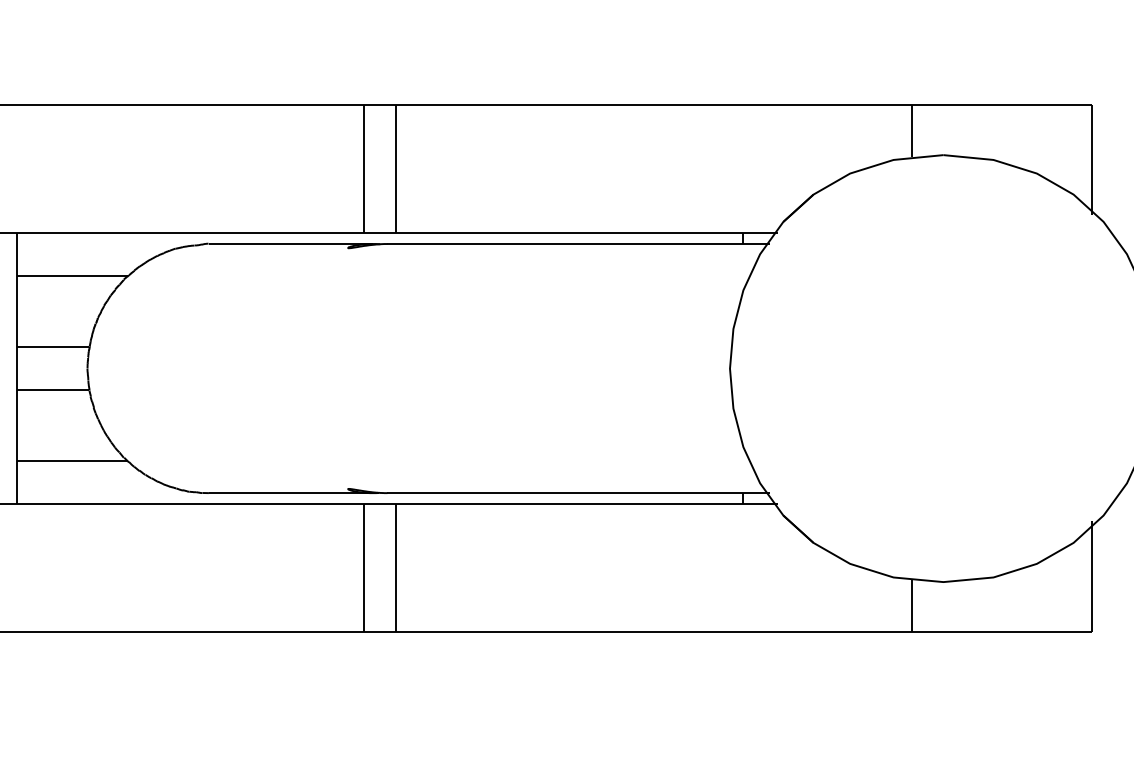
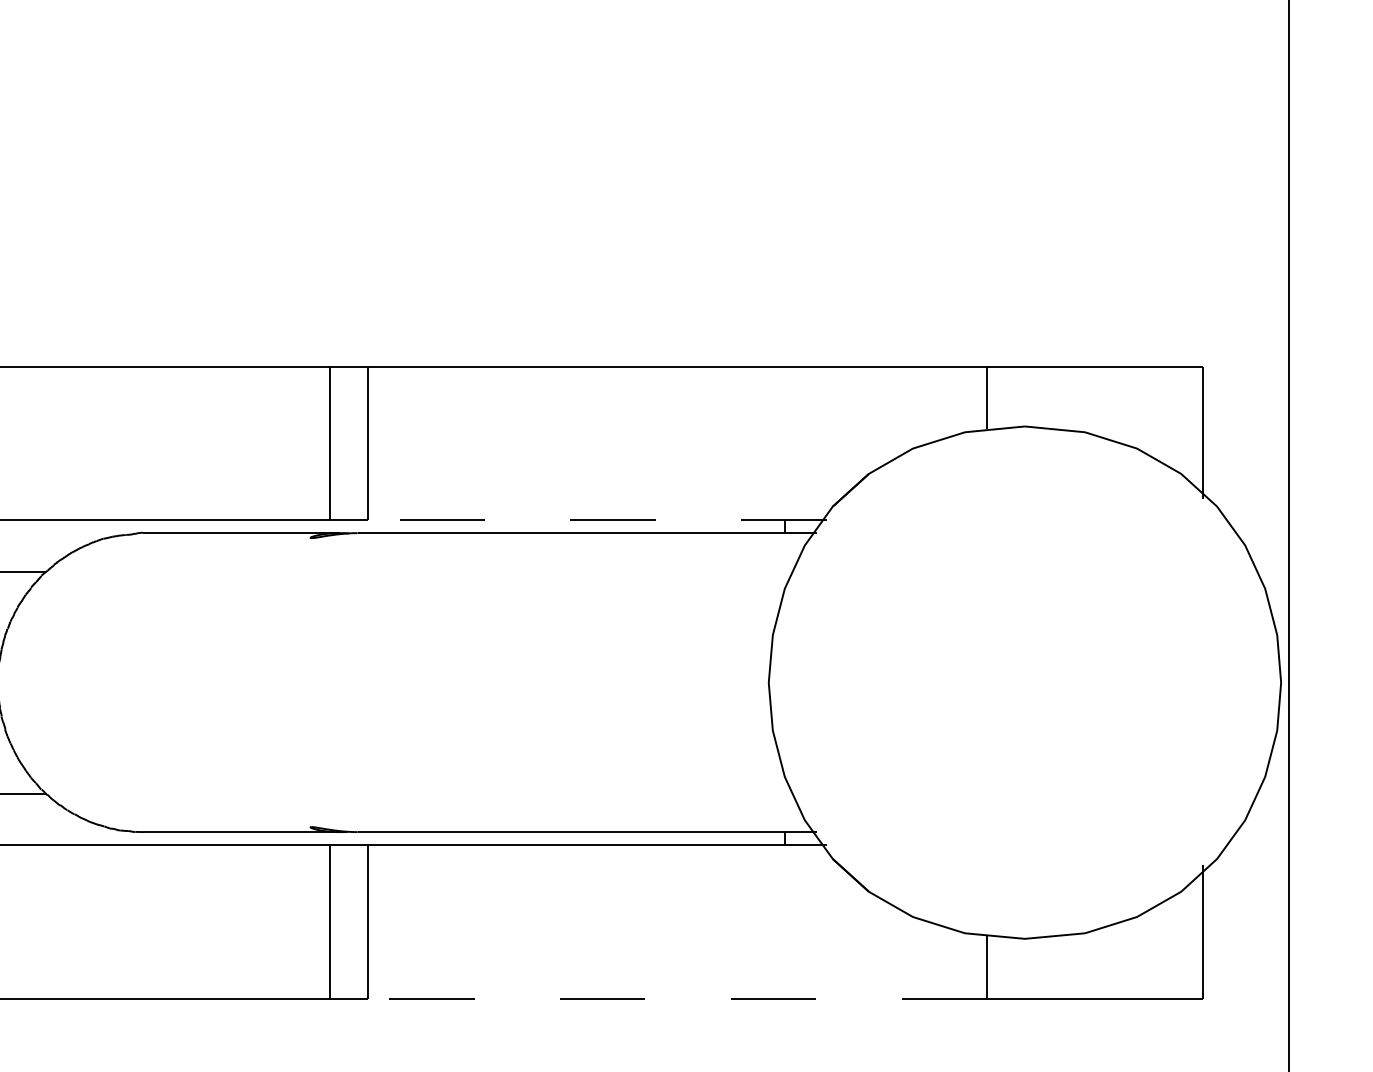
line: (586, 233) -> (596, 520), solid -> dashed
line: (653, 631) -> (677, 998), solid -> dashed

